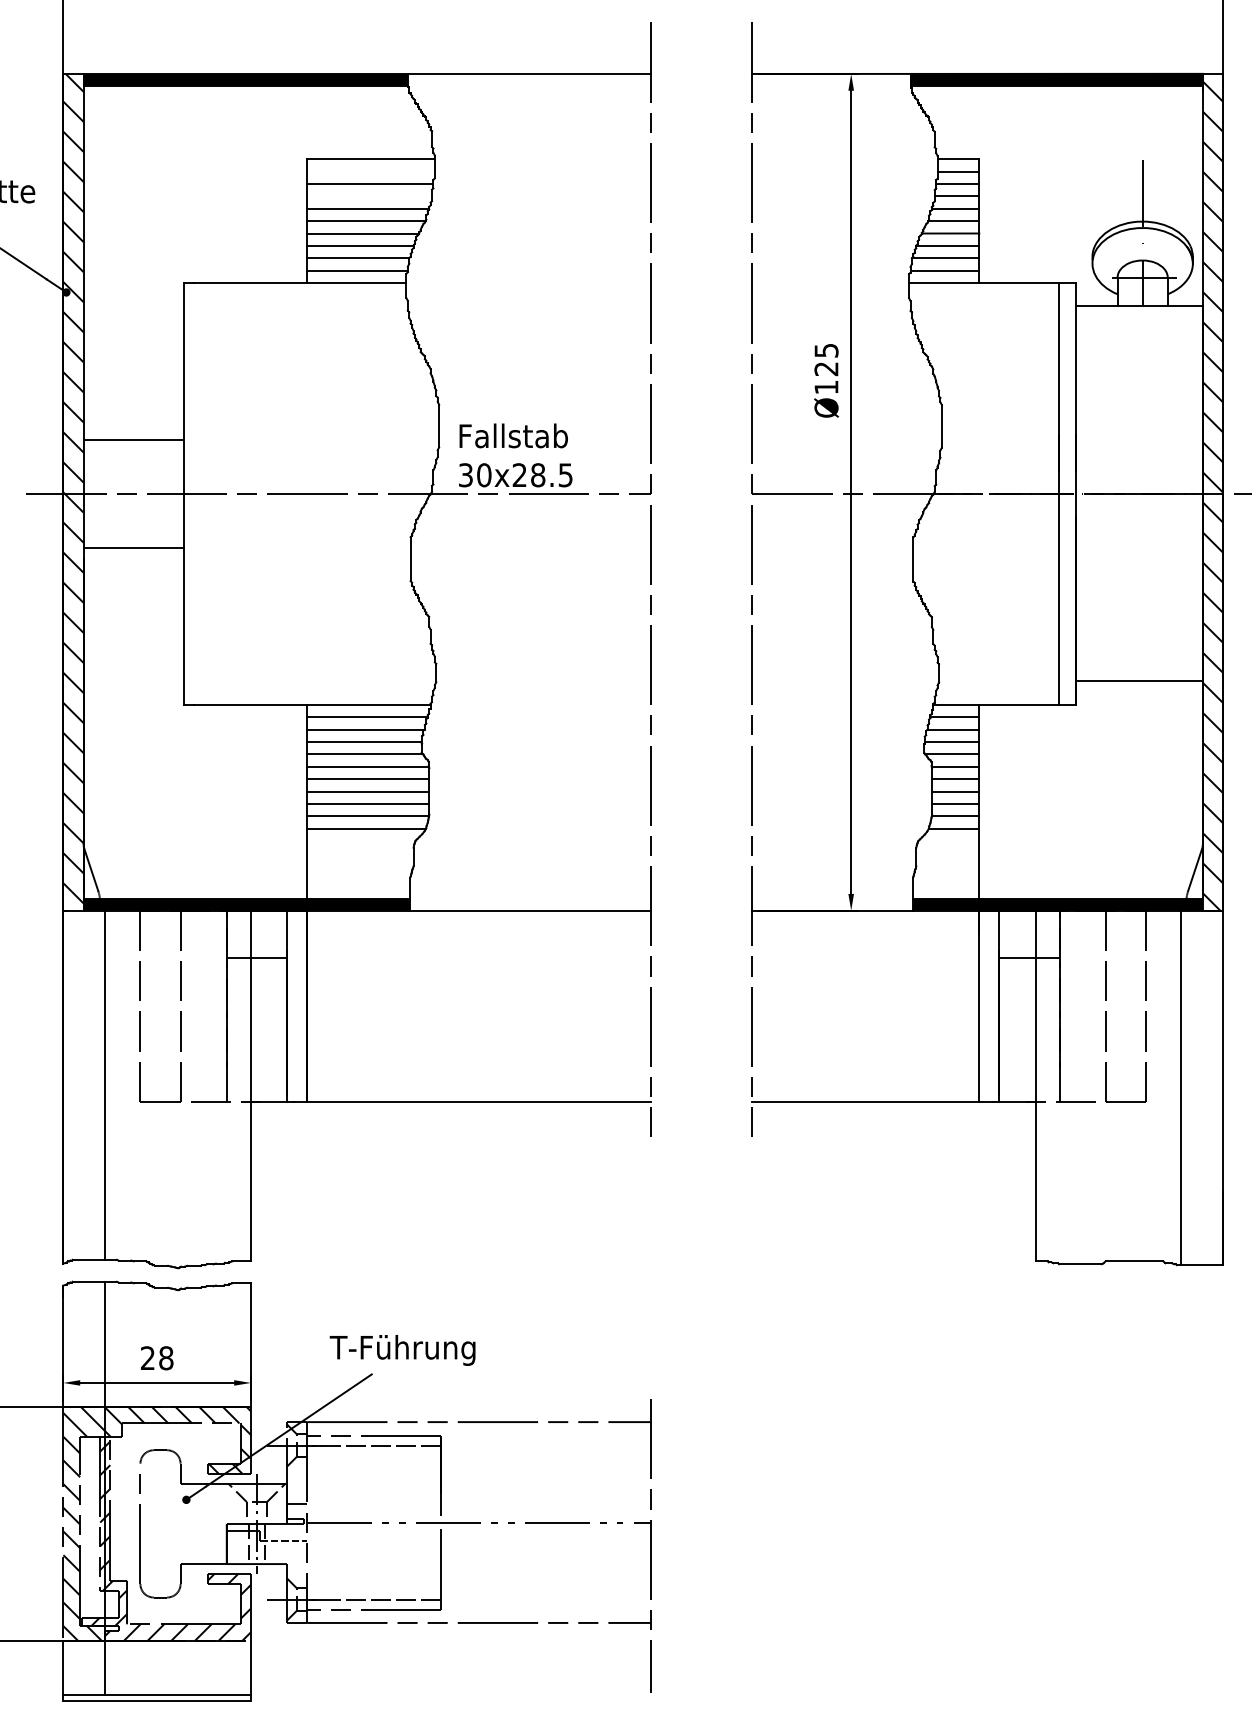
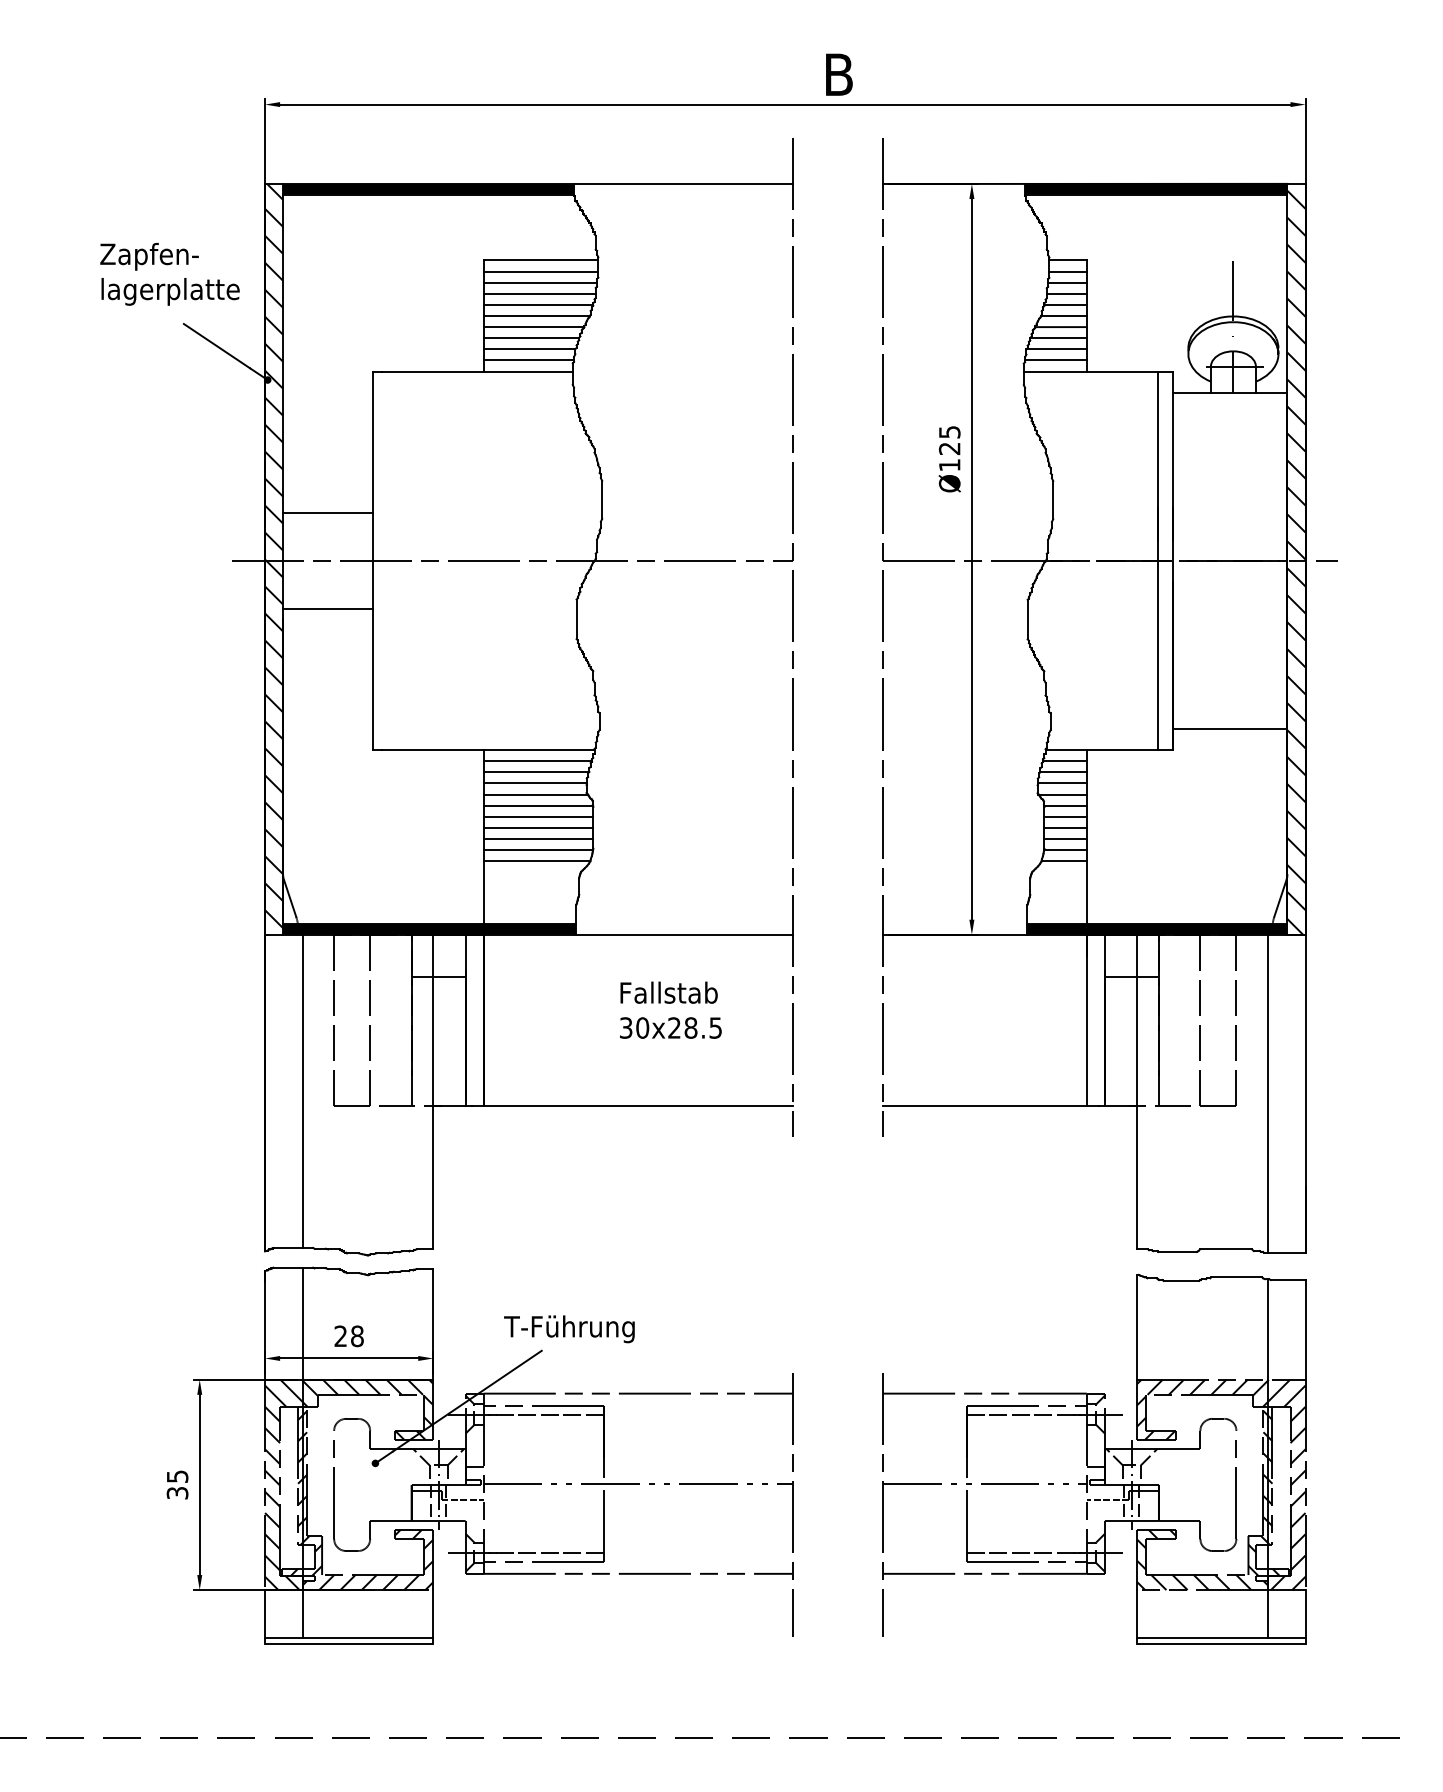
line: (370, 171) -> (540, 271), added
line: (369, 196) -> (539, 293), added
text: (515, 454) -> (670, 1009), moved
part: (987, 1494) -> (1094, 1458), added

